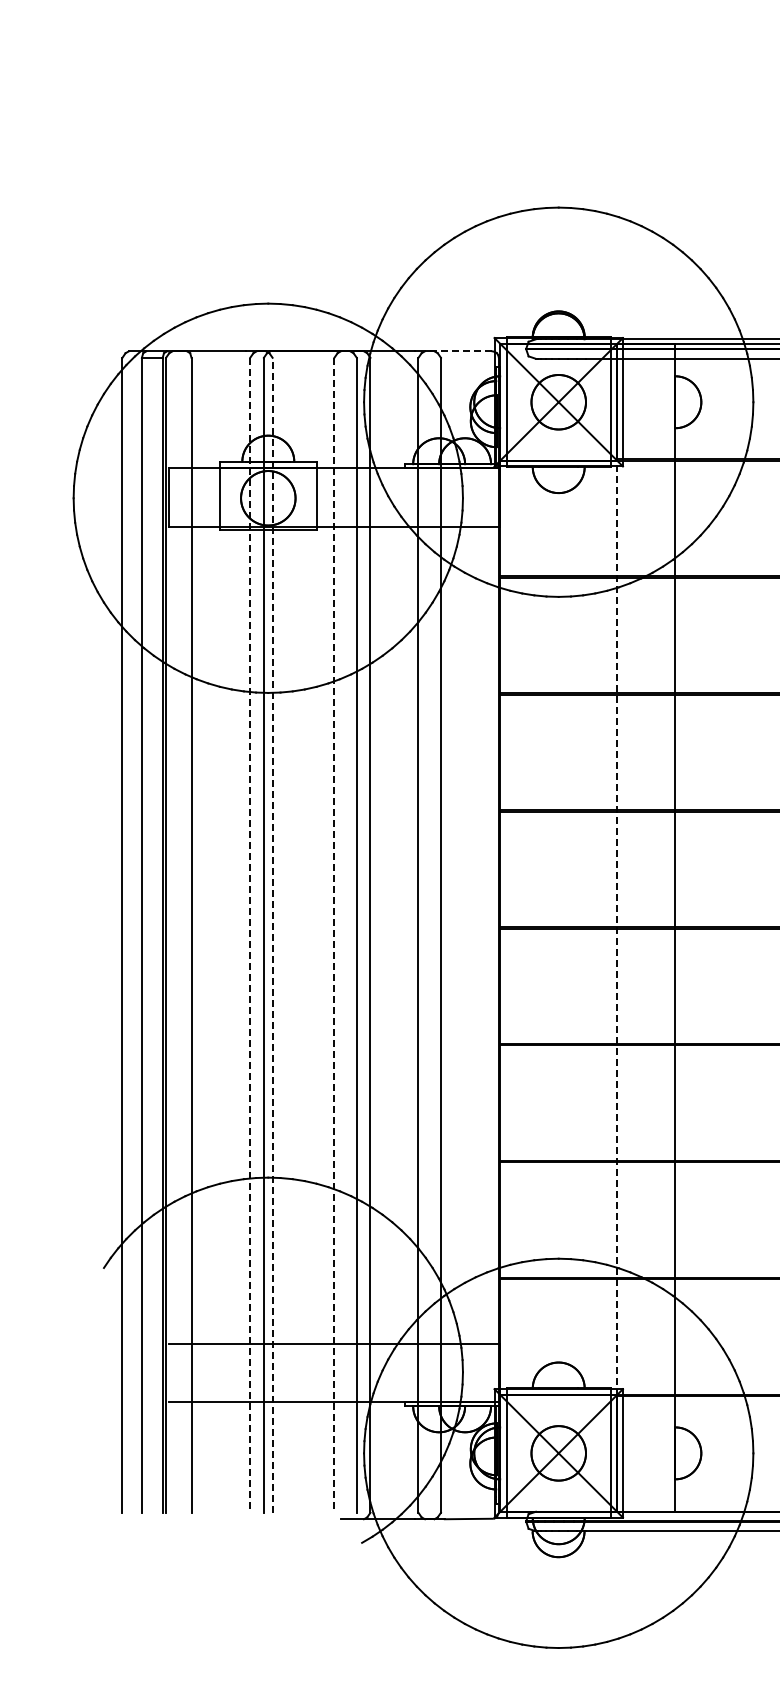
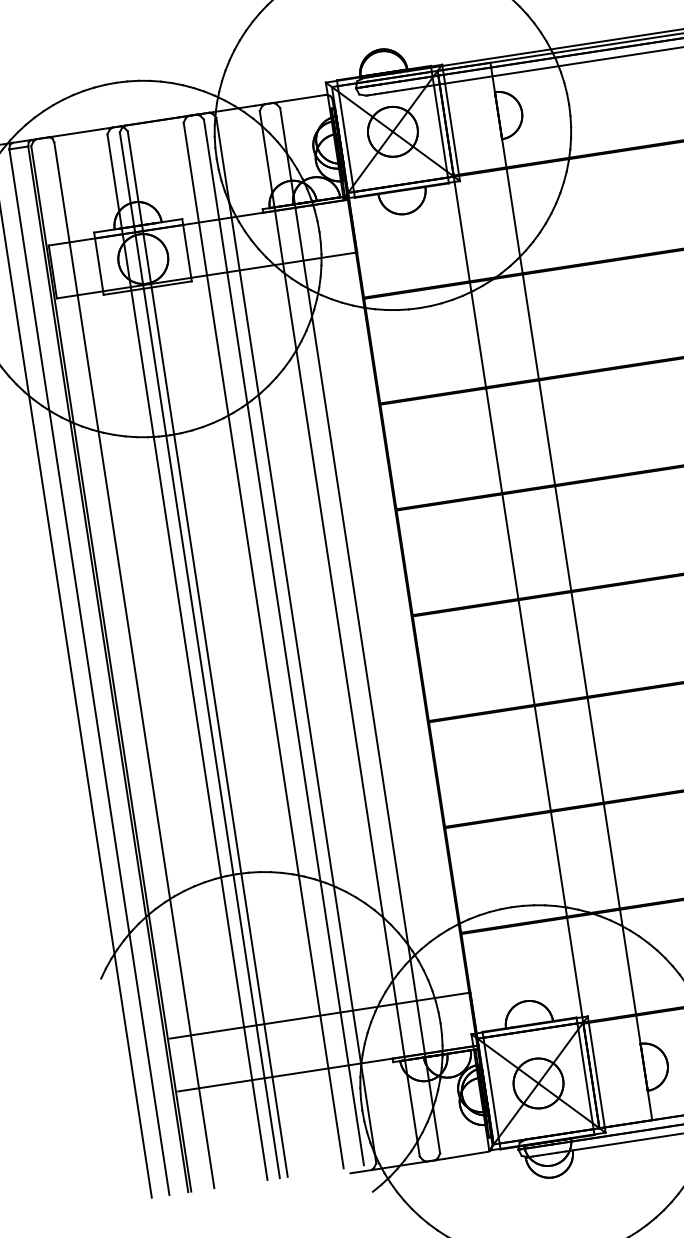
line: (458, 351) -> (295, 99), dashed -> solid
line: (616, 927) -> (517, 599), dashed -> solid
line: (272, 934) -> (207, 653), dashed -> solid
line: (250, 935) -> (187, 657), dashed -> solid
line: (334, 935) -> (263, 645), dashed -> solid

